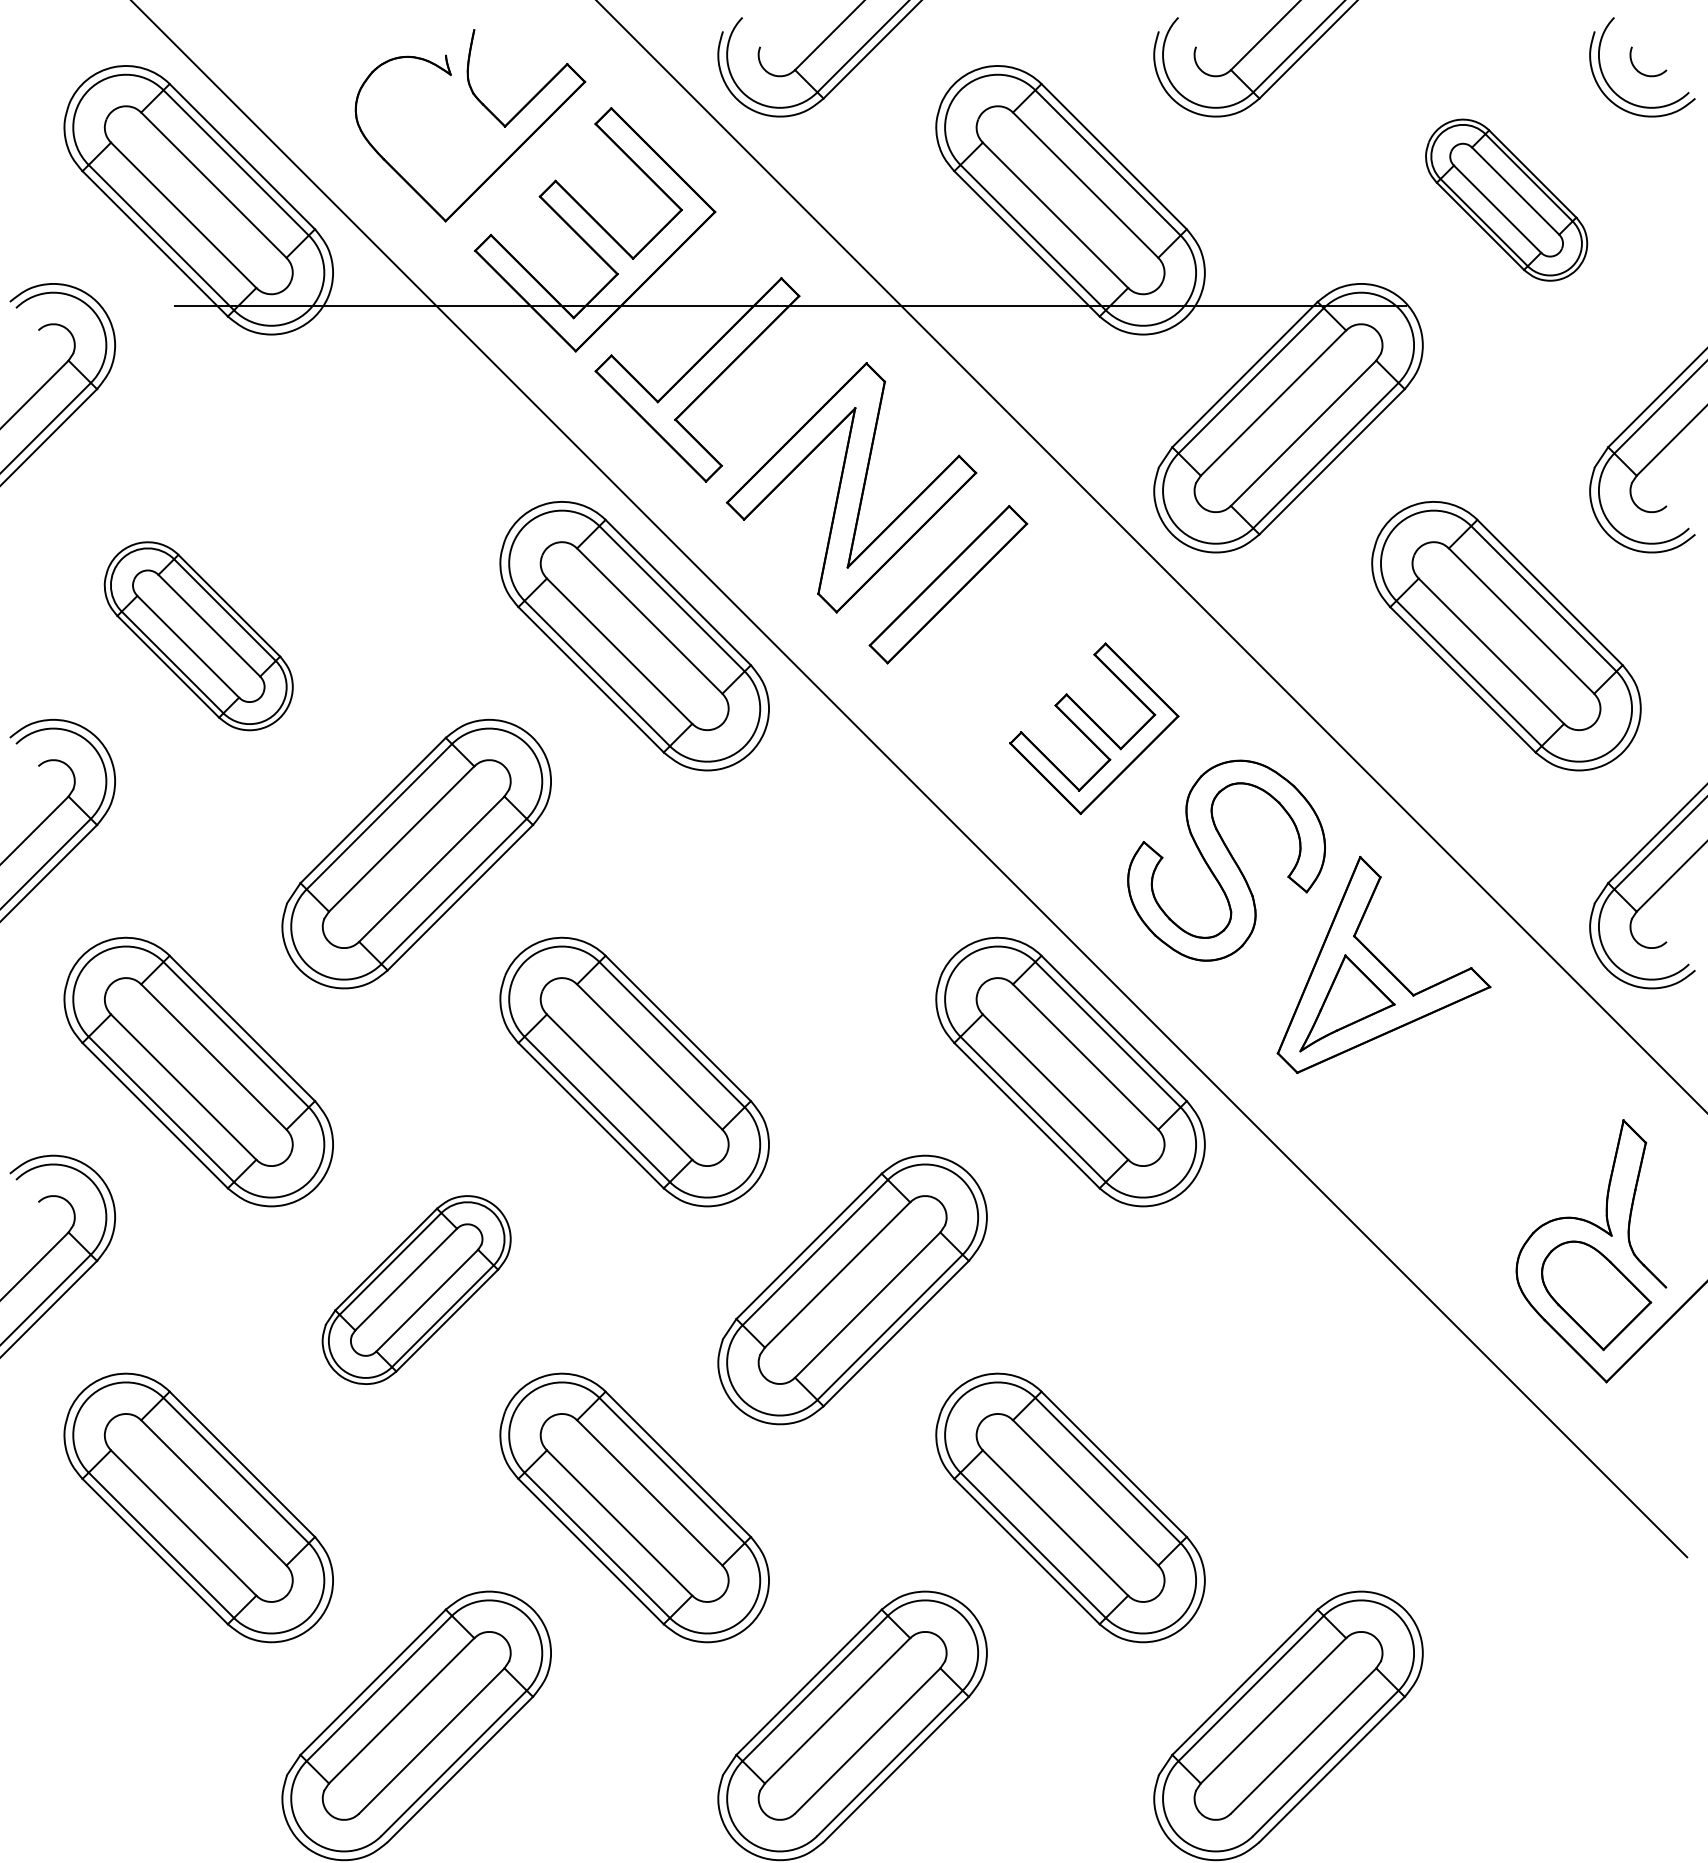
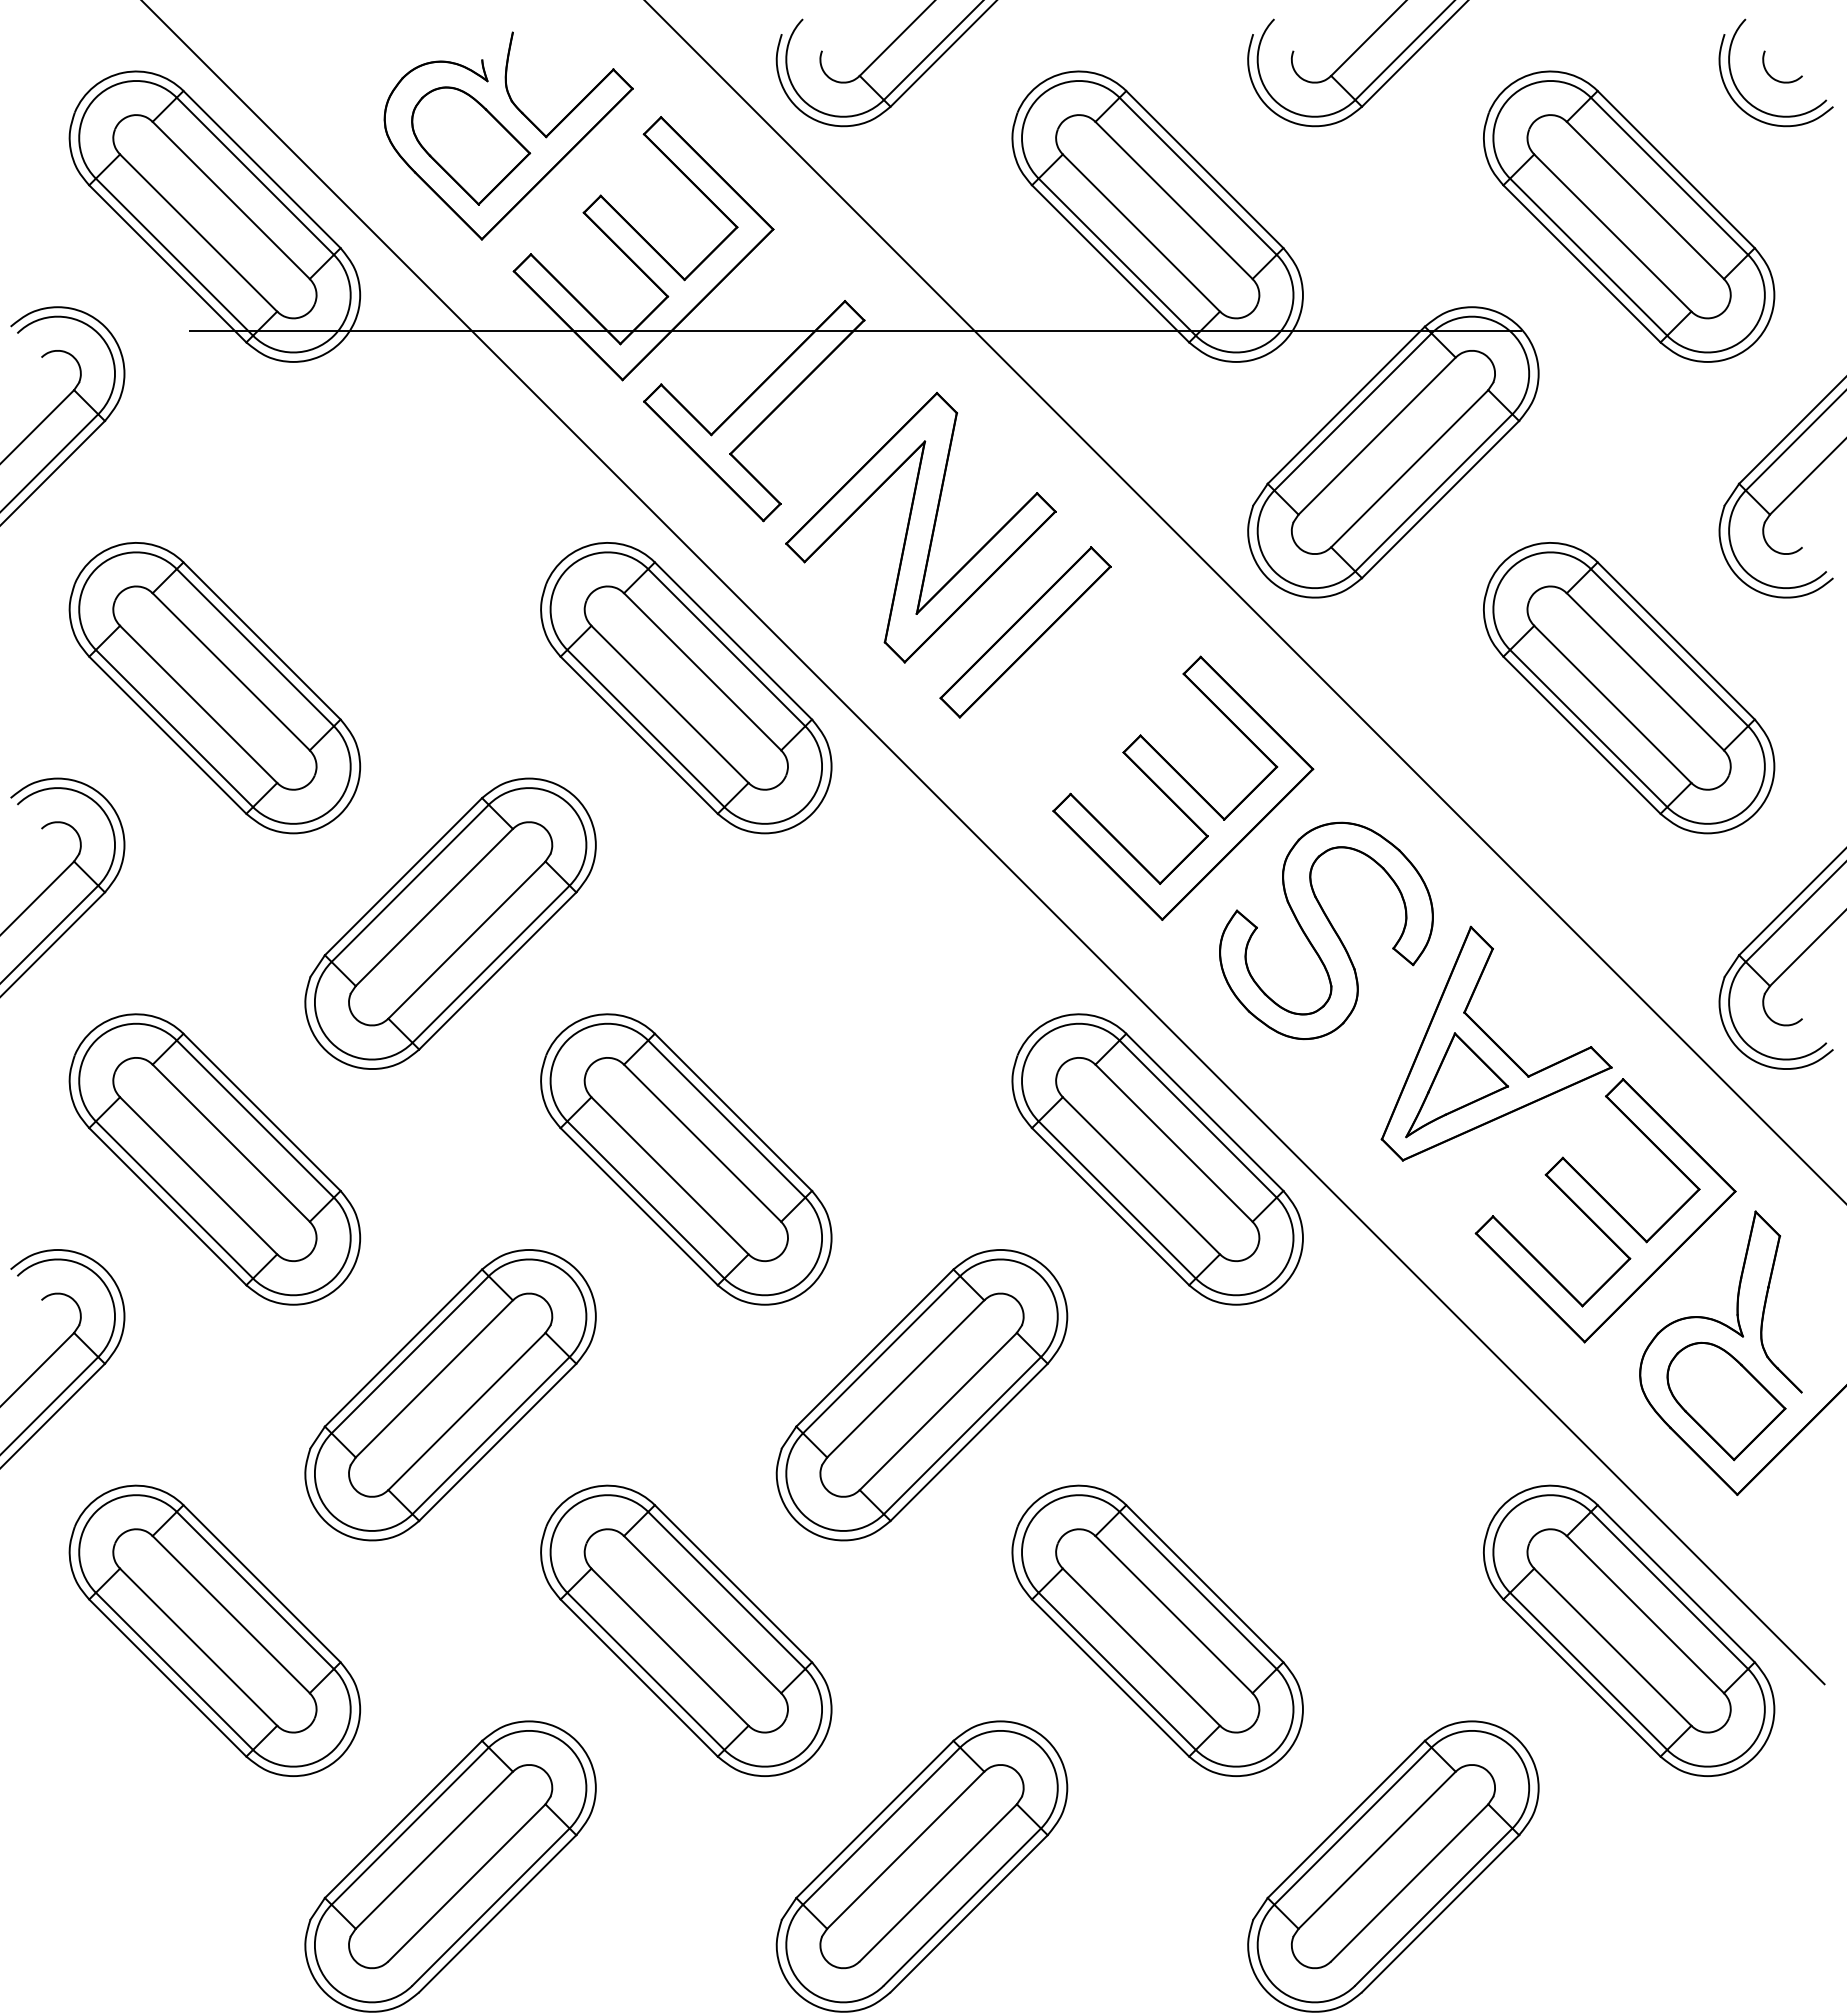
part: (436, 134) -> (471, 145), added
part: (1506, 200) -> (1629, 216), size x1.67
part: (198, 636) -> (214, 688), size x1.43
part: (1094, 728) -> (1183, 787), size x1.43
part: (1484, 1119) -> (1605, 1210), added
part: (416, 1290) -> (450, 1395), size x1.43
part: (1506, 1507) -> (1629, 1630), added

